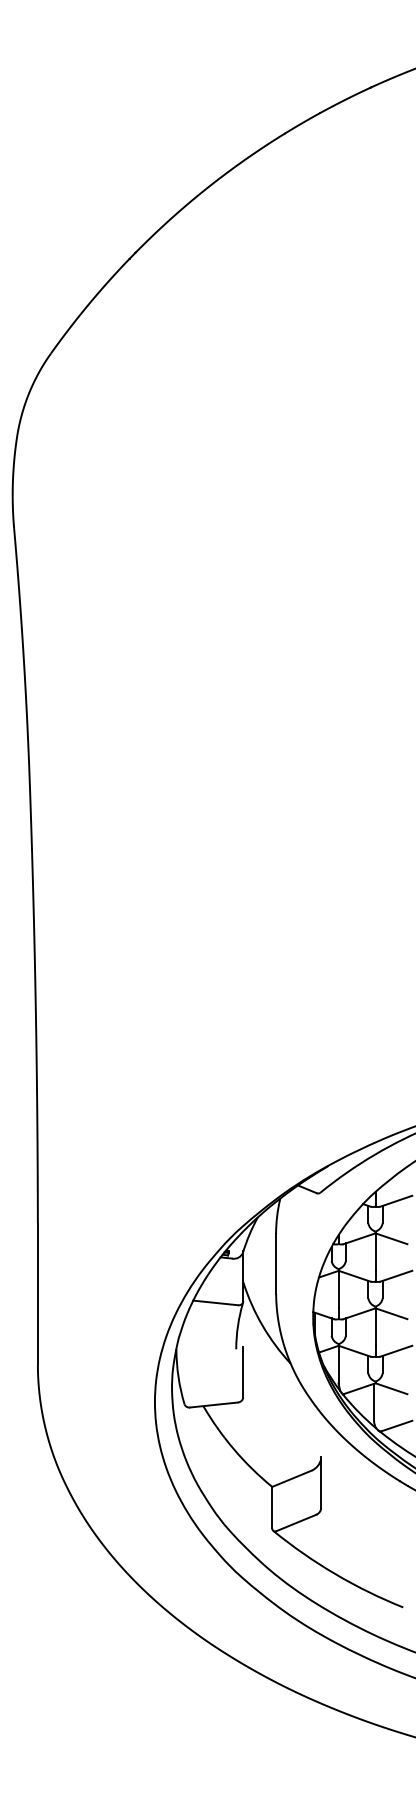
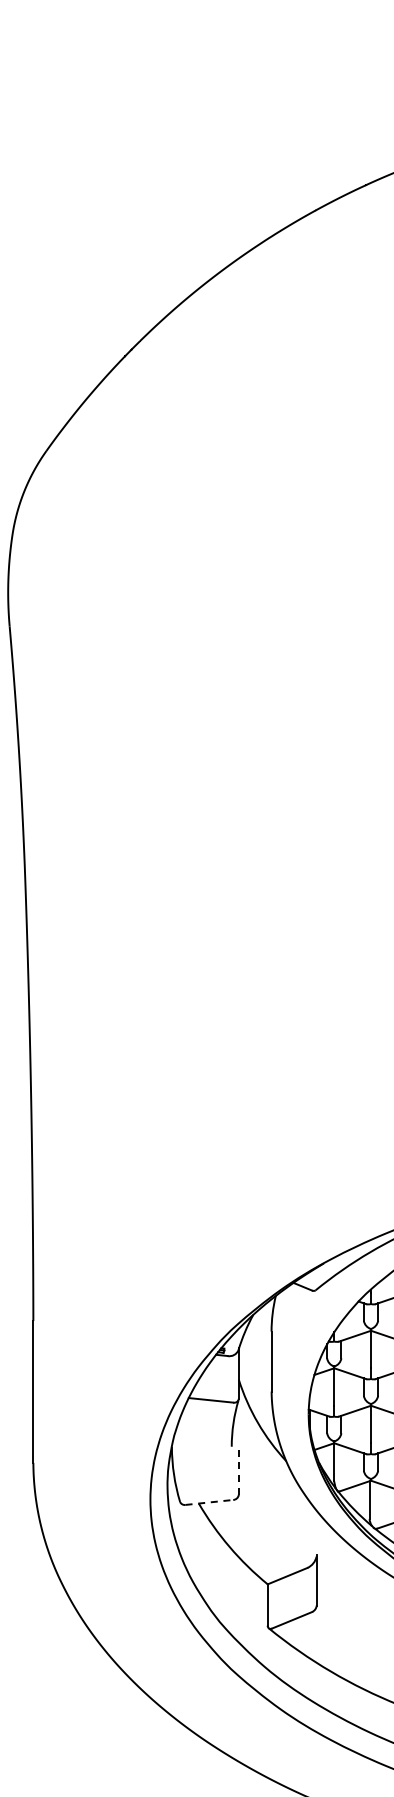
line: (243, 1371) -> (238, 1468), solid -> dashed
line: (213, 1405) -> (208, 1502), solid -> dashed

